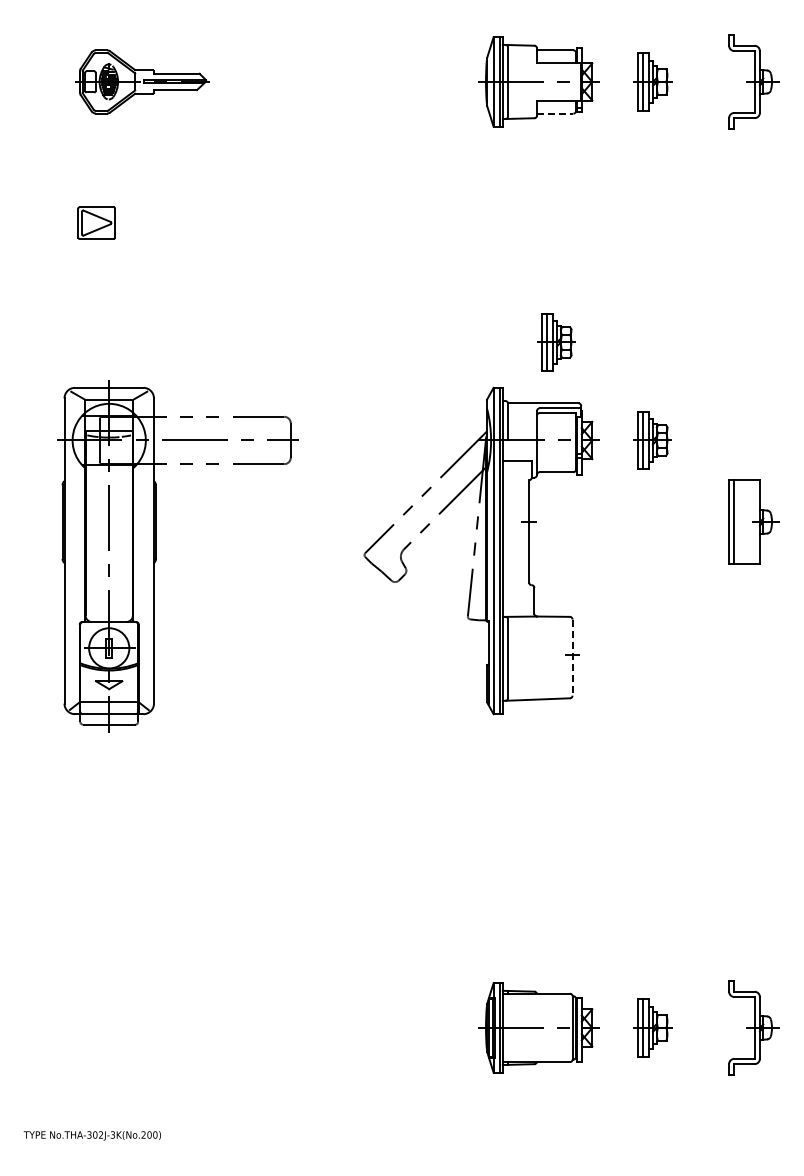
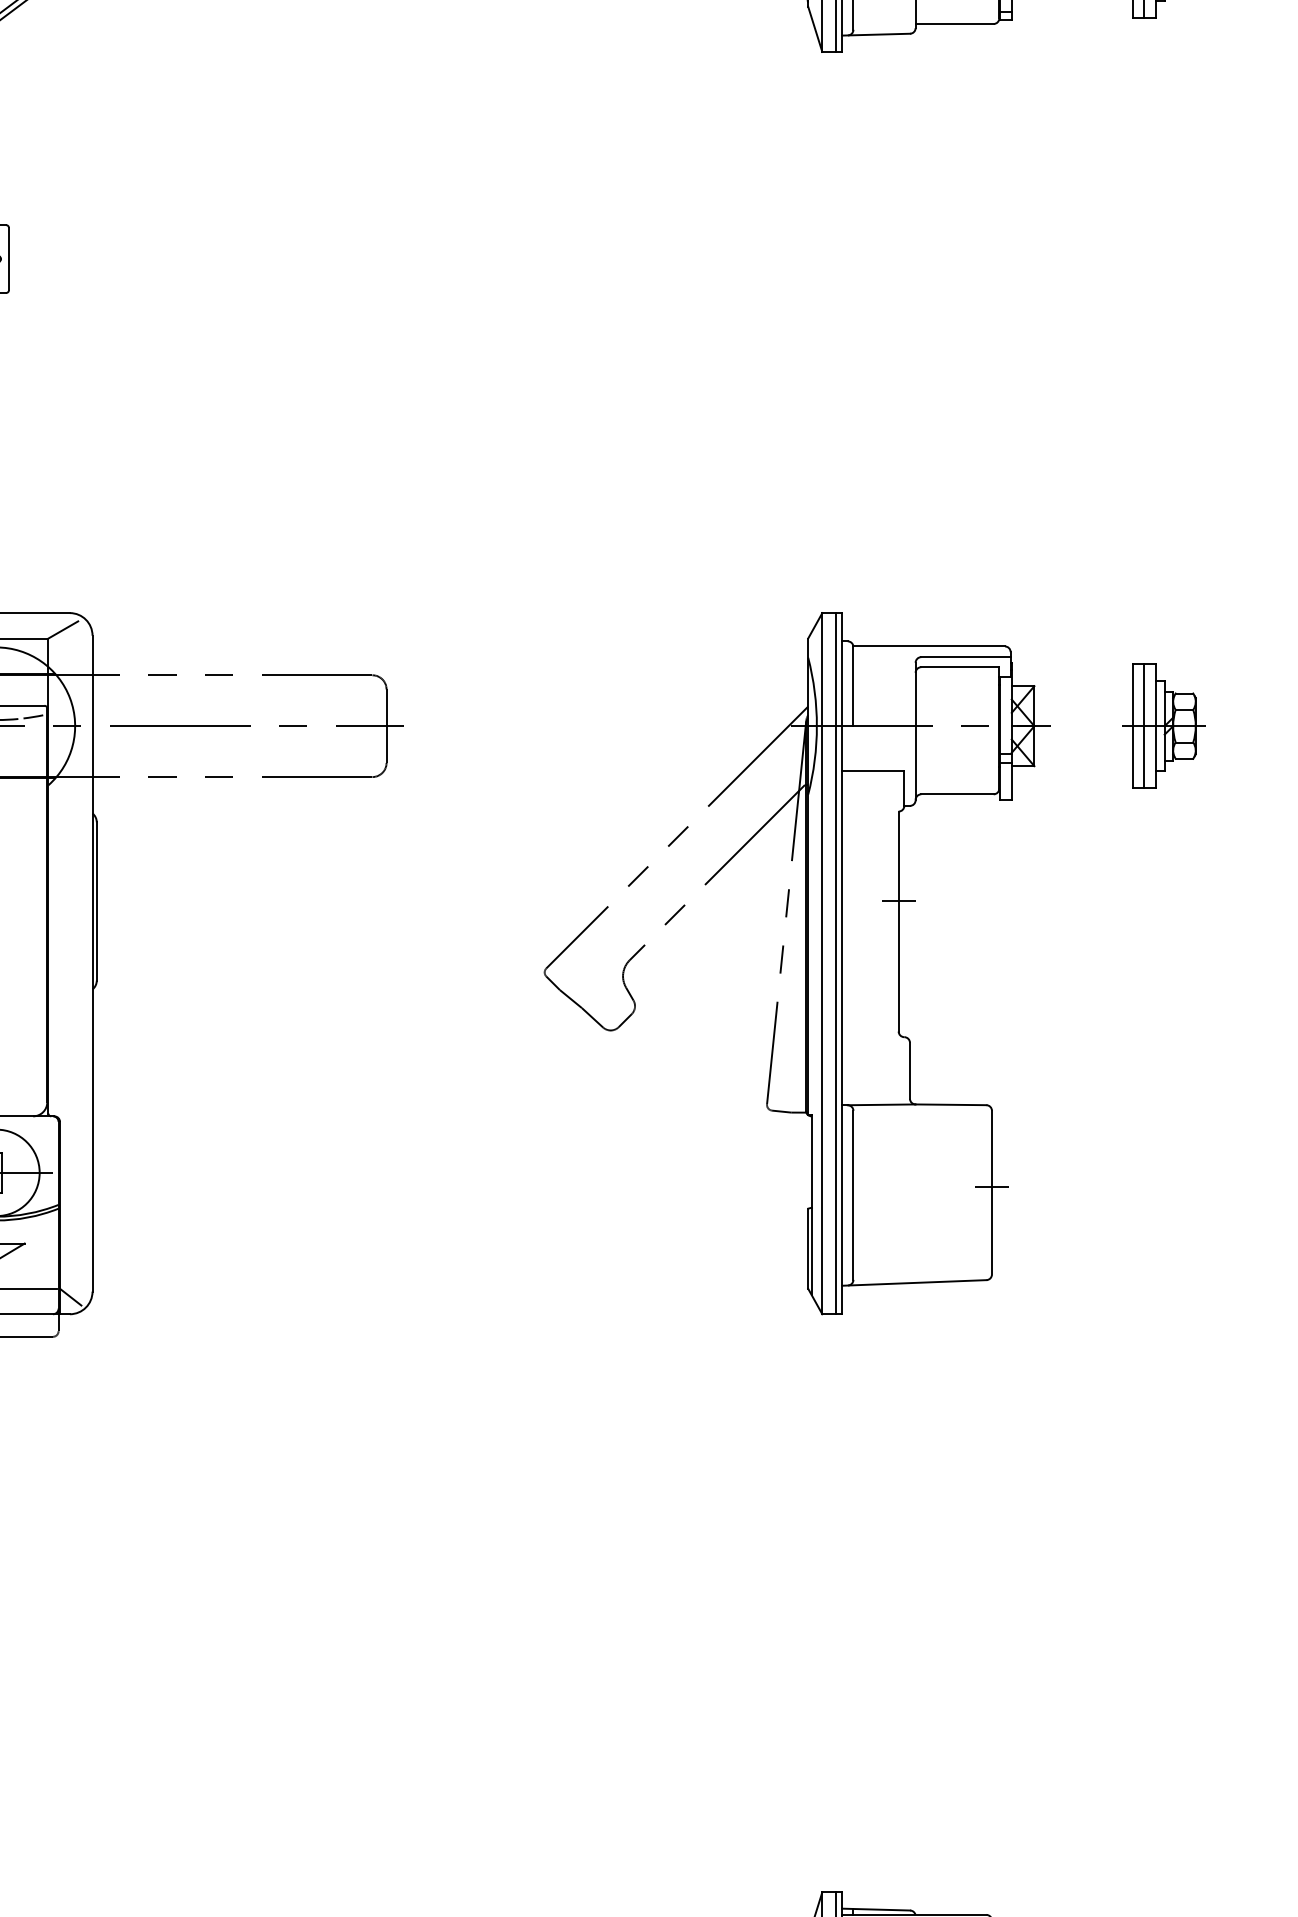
line: (555, 113) -> (955, 23), dashed -> solid
part: (556, 342) -> (957, 515), removed
line: (572, 658) -> (991, 1194), dashed -> solid

